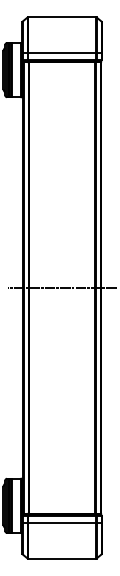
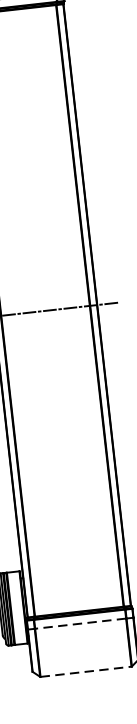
line: (61, 522) -> (79, 623), solid -> dashed
line: (62, 558) -> (86, 671), solid -> dashed

